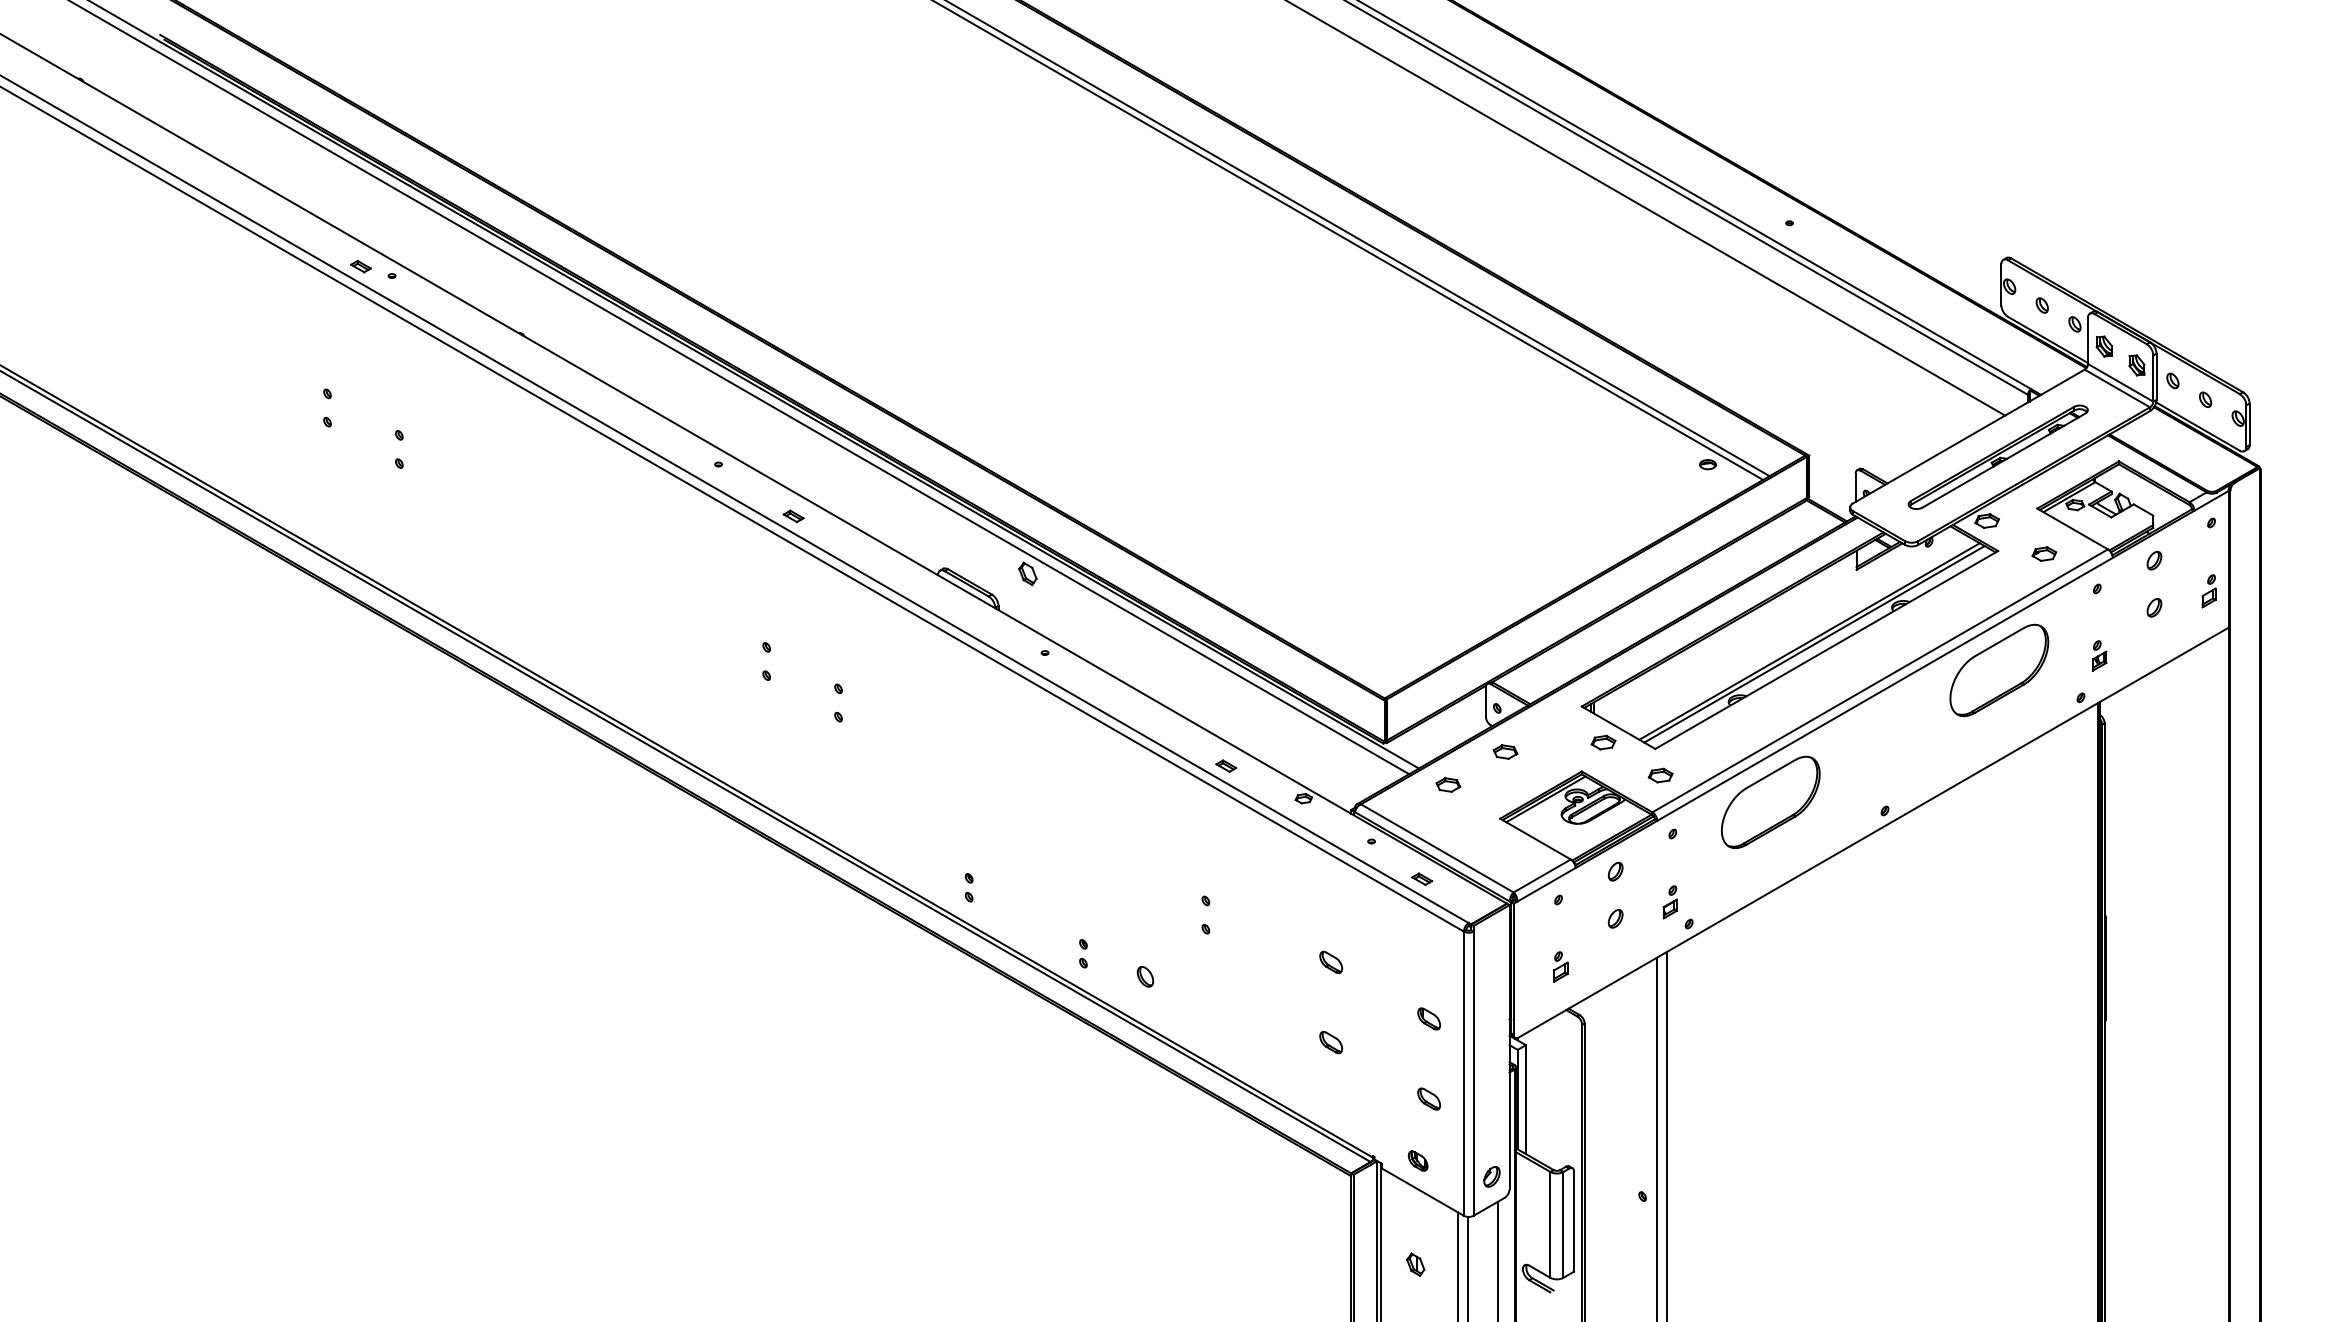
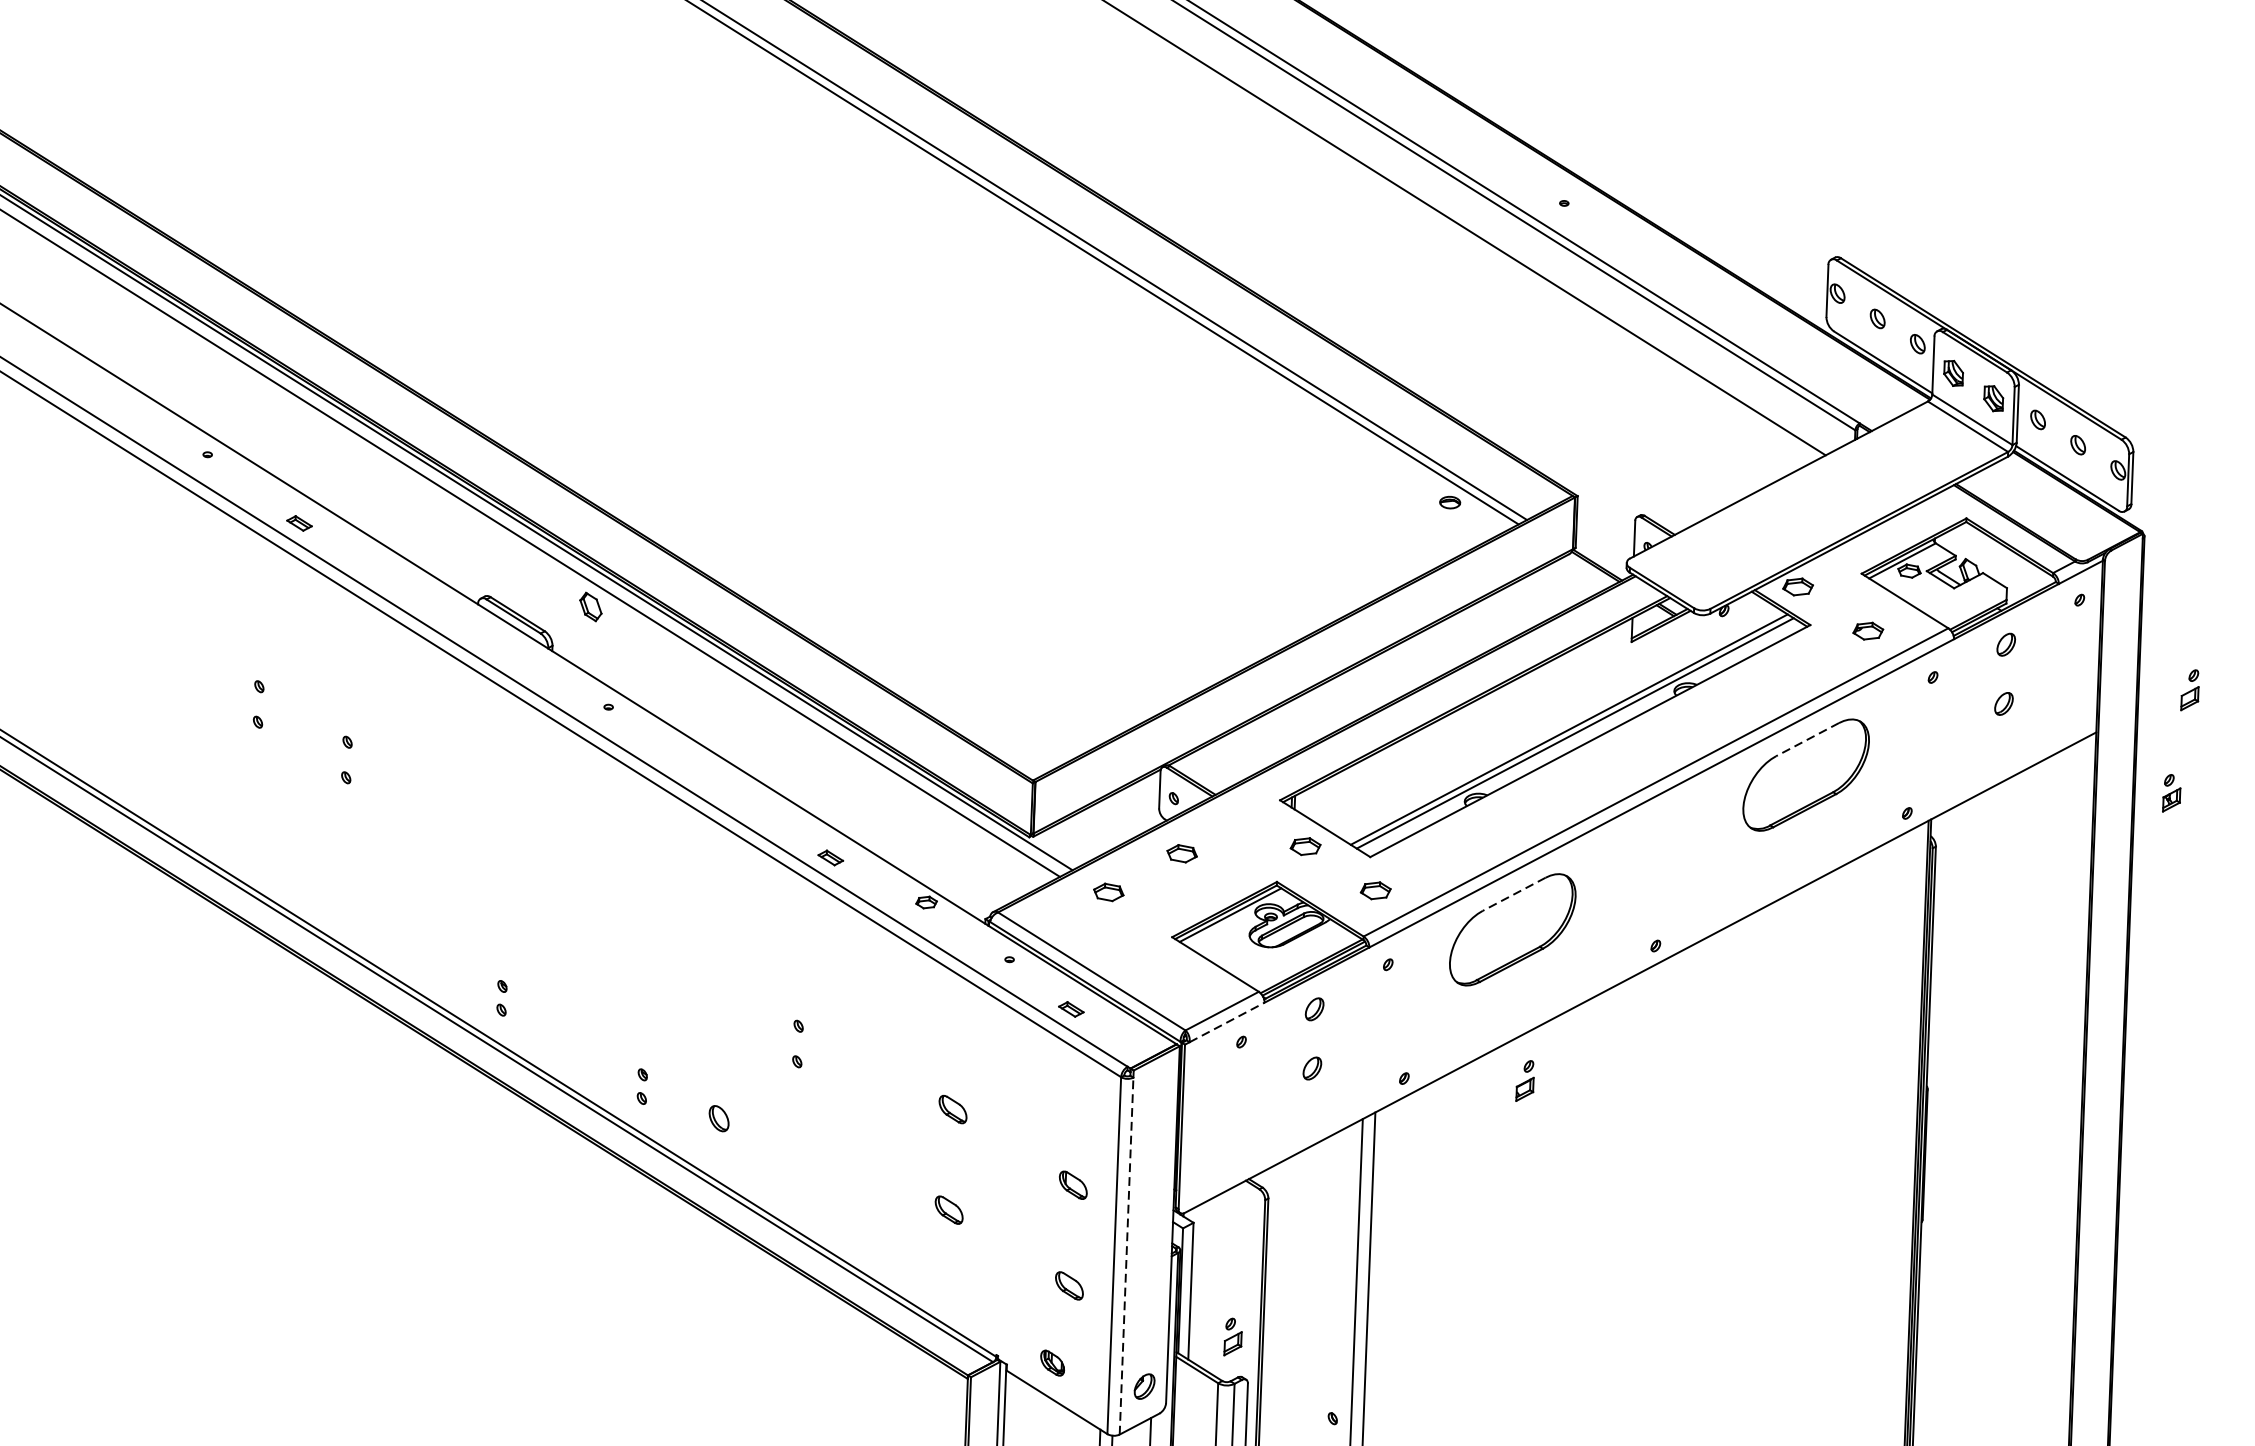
part: (1997, 456) -> (1814, 506), removed
part: (2208, 591) -> (2189, 690), moved
line: (1998, 642) -> (1806, 739), solid -> dashed
part: (2099, 655) -> (2171, 792), moved
line: (1770, 774) -> (1513, 894), solid -> dashed
line: (1546, 884) -> (1227, 1022), solid -> dashed
part: (1669, 902) -> (1524, 1081), moved
part: (1560, 966) -> (1232, 1336), moved
line: (1473, 1073) -> (1126, 1255), solid -> dashed

